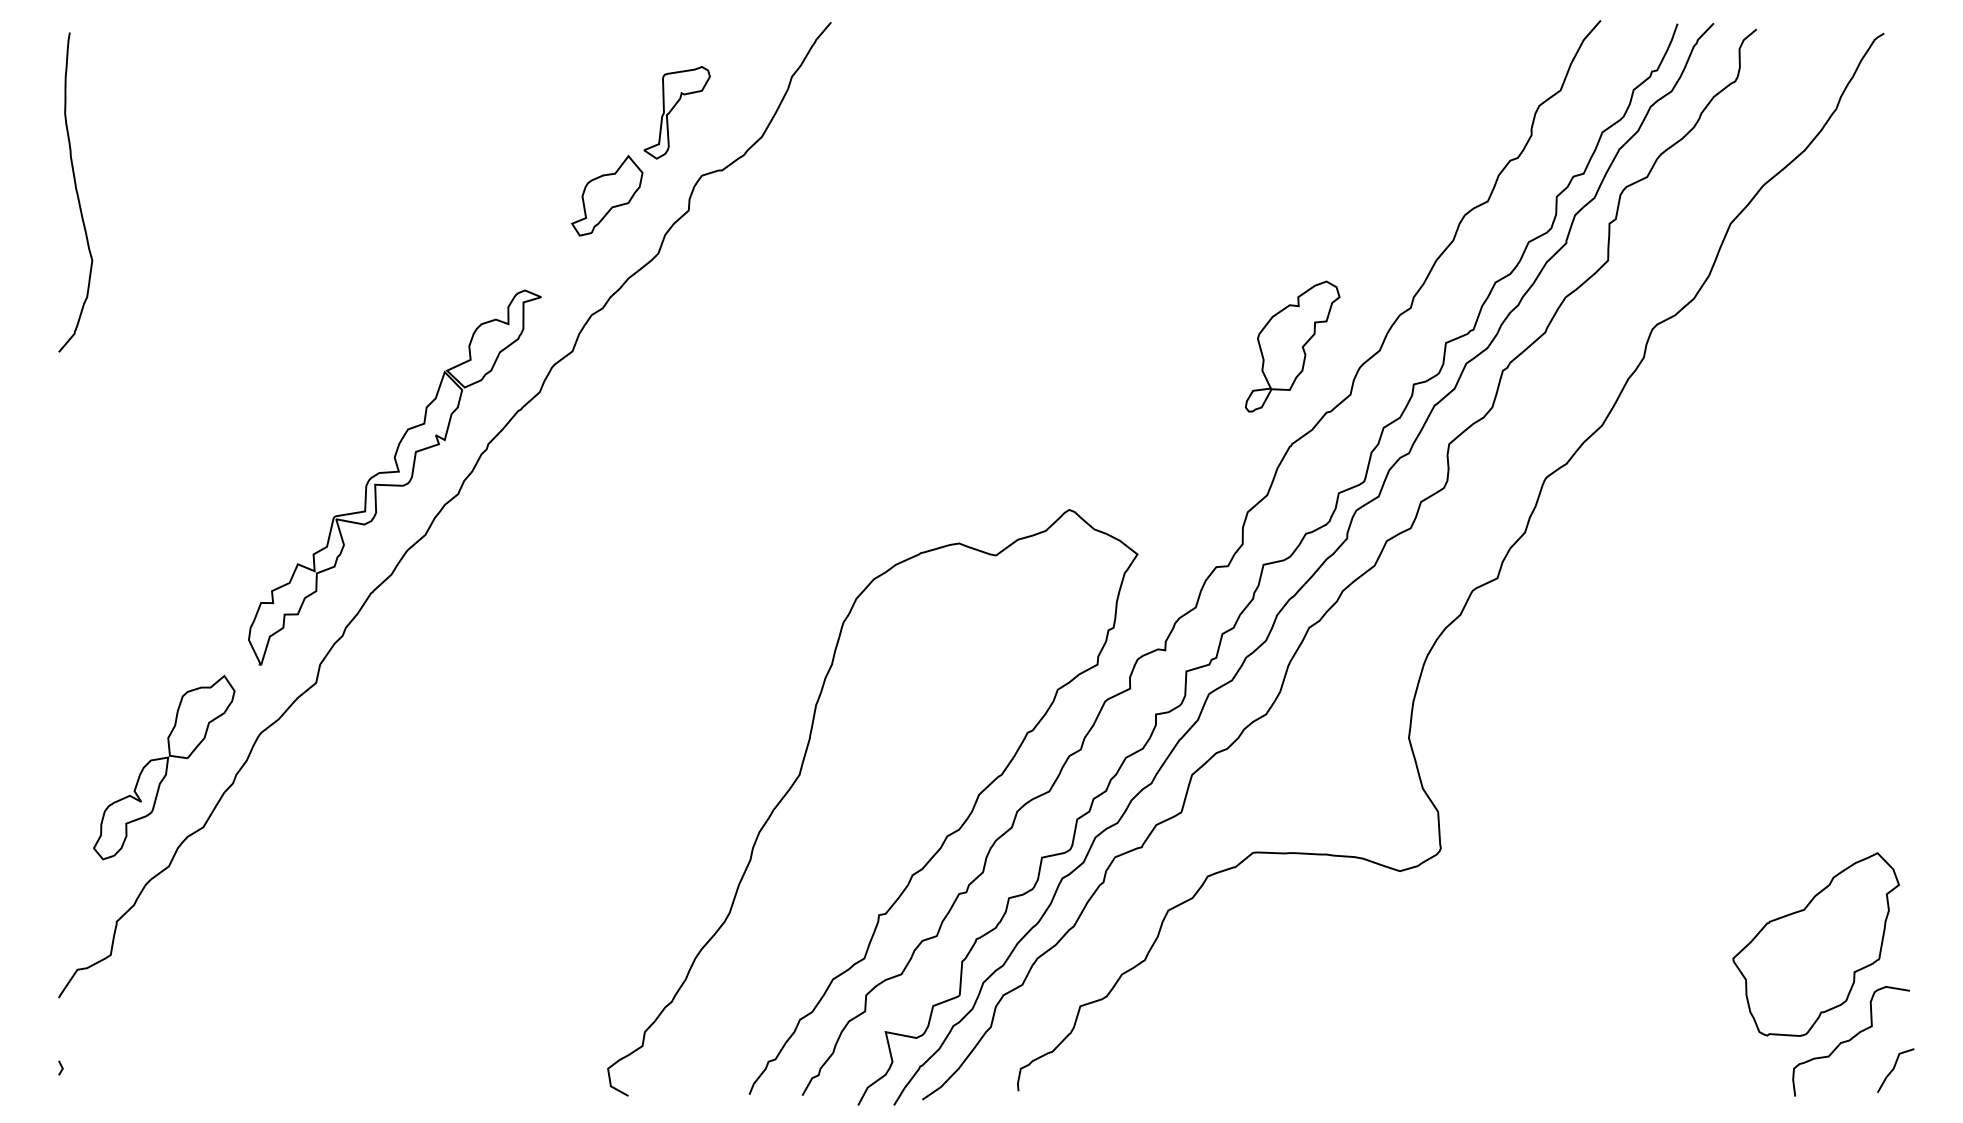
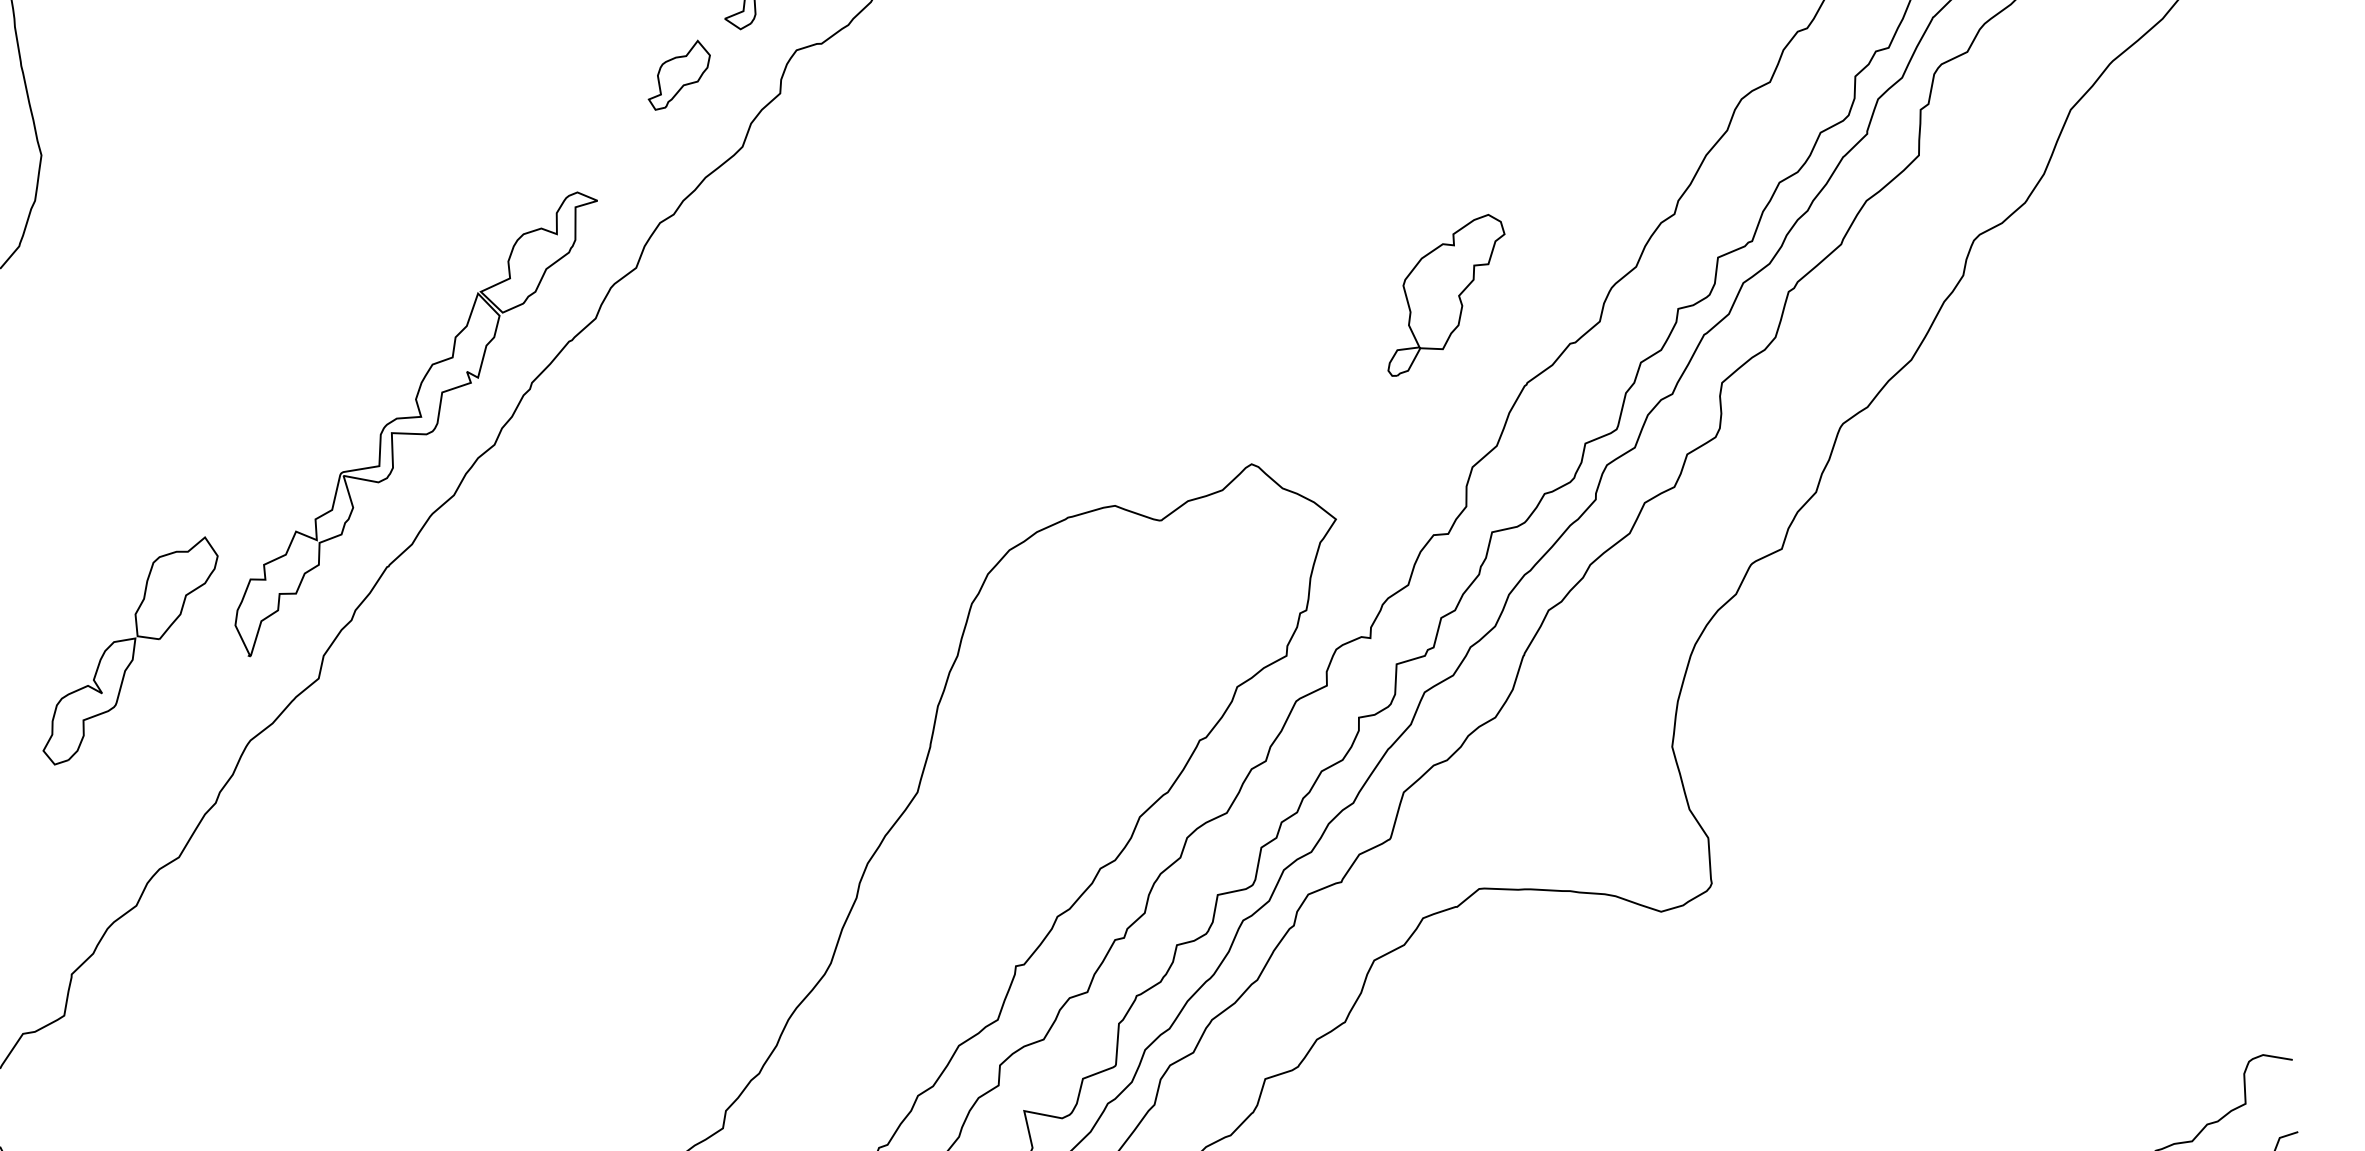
part: (607, 195) -> (679, 74), size x0.7
part: (1292, 346) -> (1446, 295), moved
part: (164, 767) -> (130, 650), moved
part: (1815, 944) -> (2175, 1002), removed

